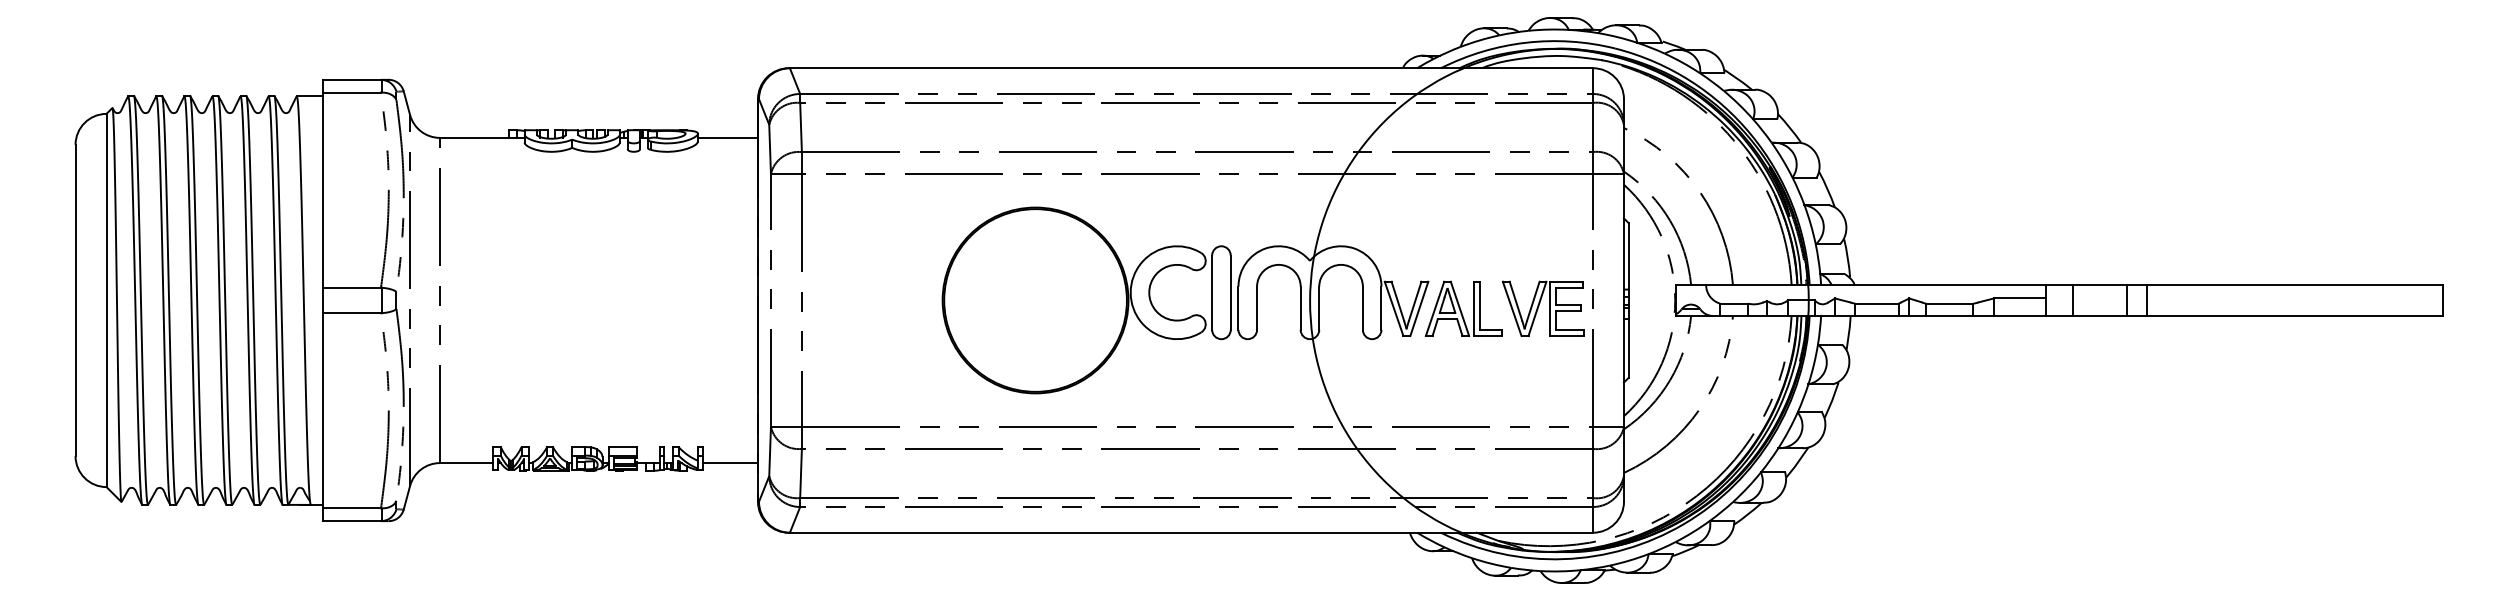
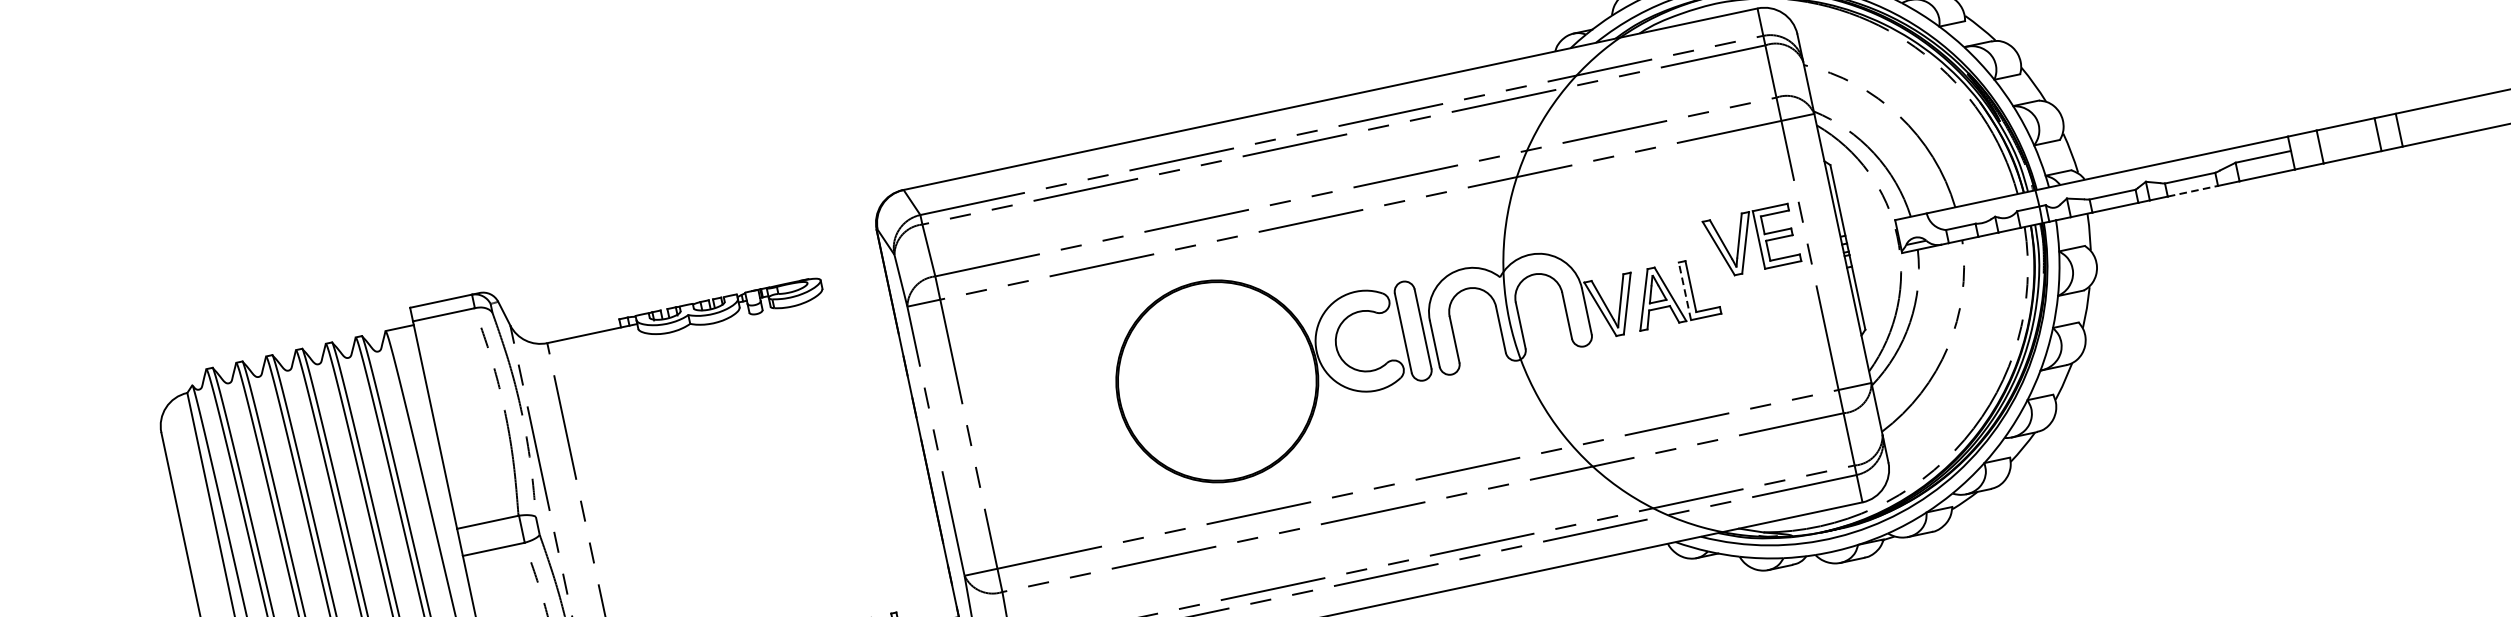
line: (727, 137) -> (852, 277), removed
line: (1473, 308) -> (1684, 290), solid -> dashed
part: (1542, 308) -> (1750, 241), moved
line: (1949, 315) -> (2192, 190), solid -> dashed

